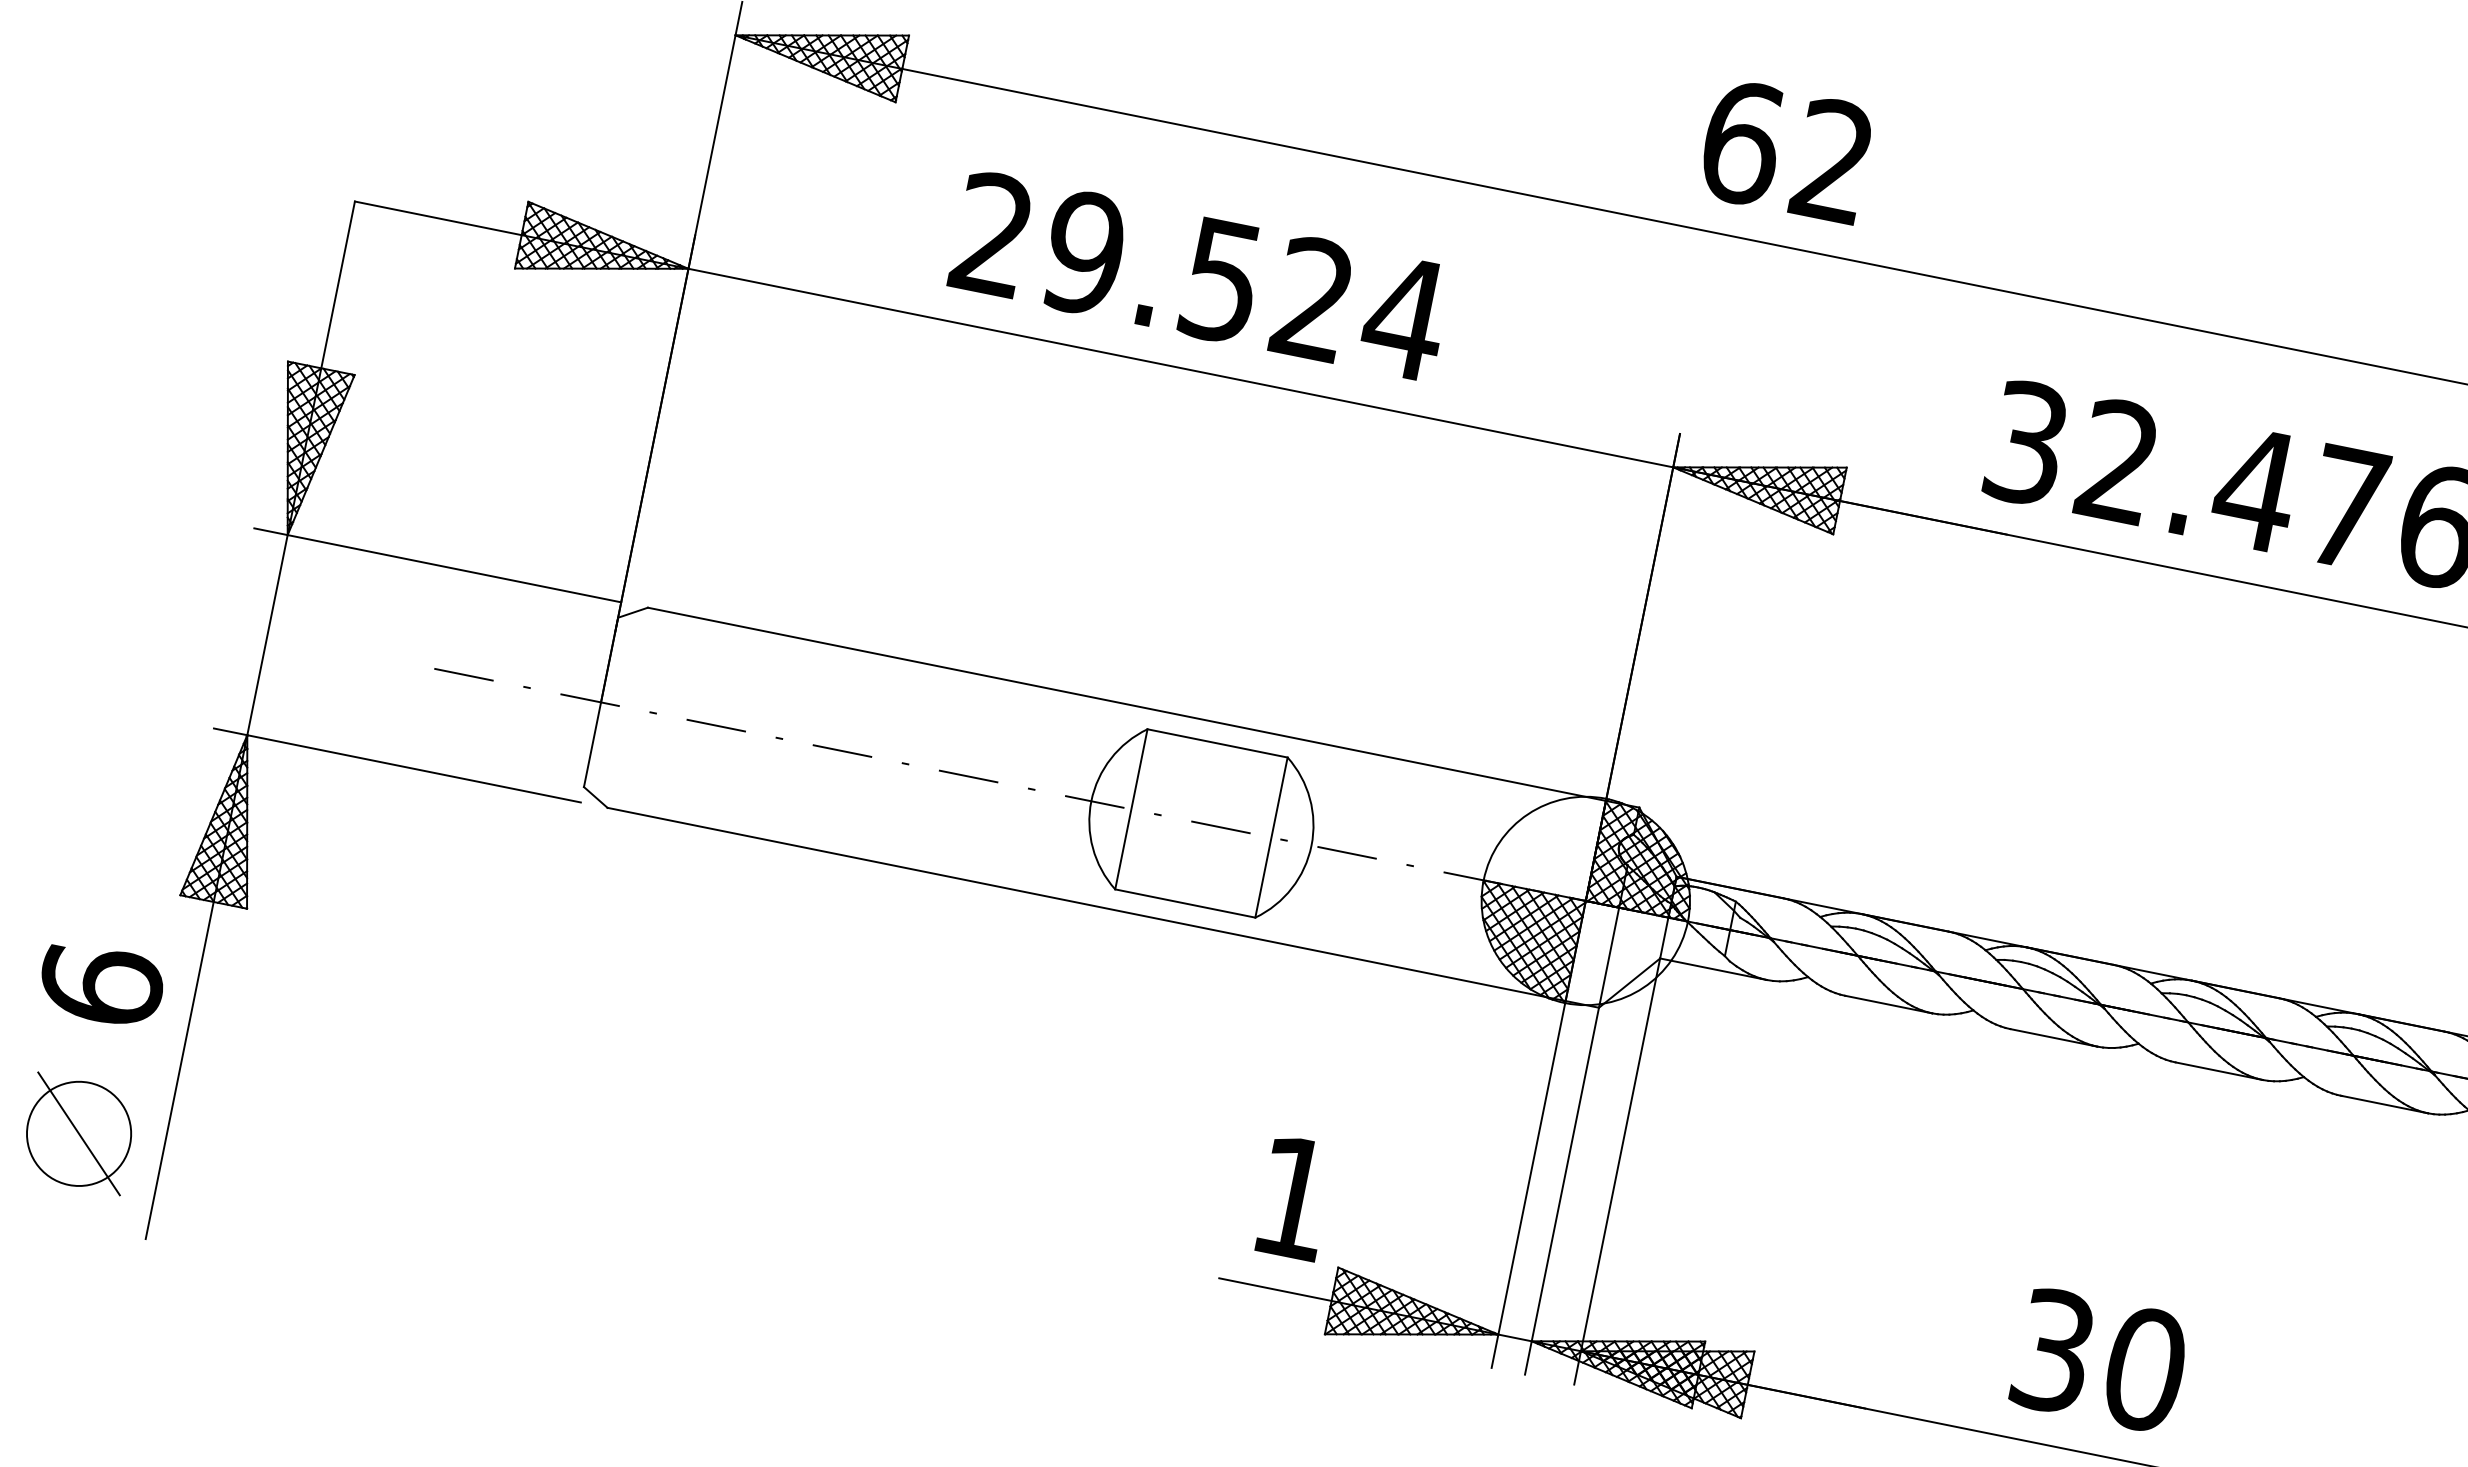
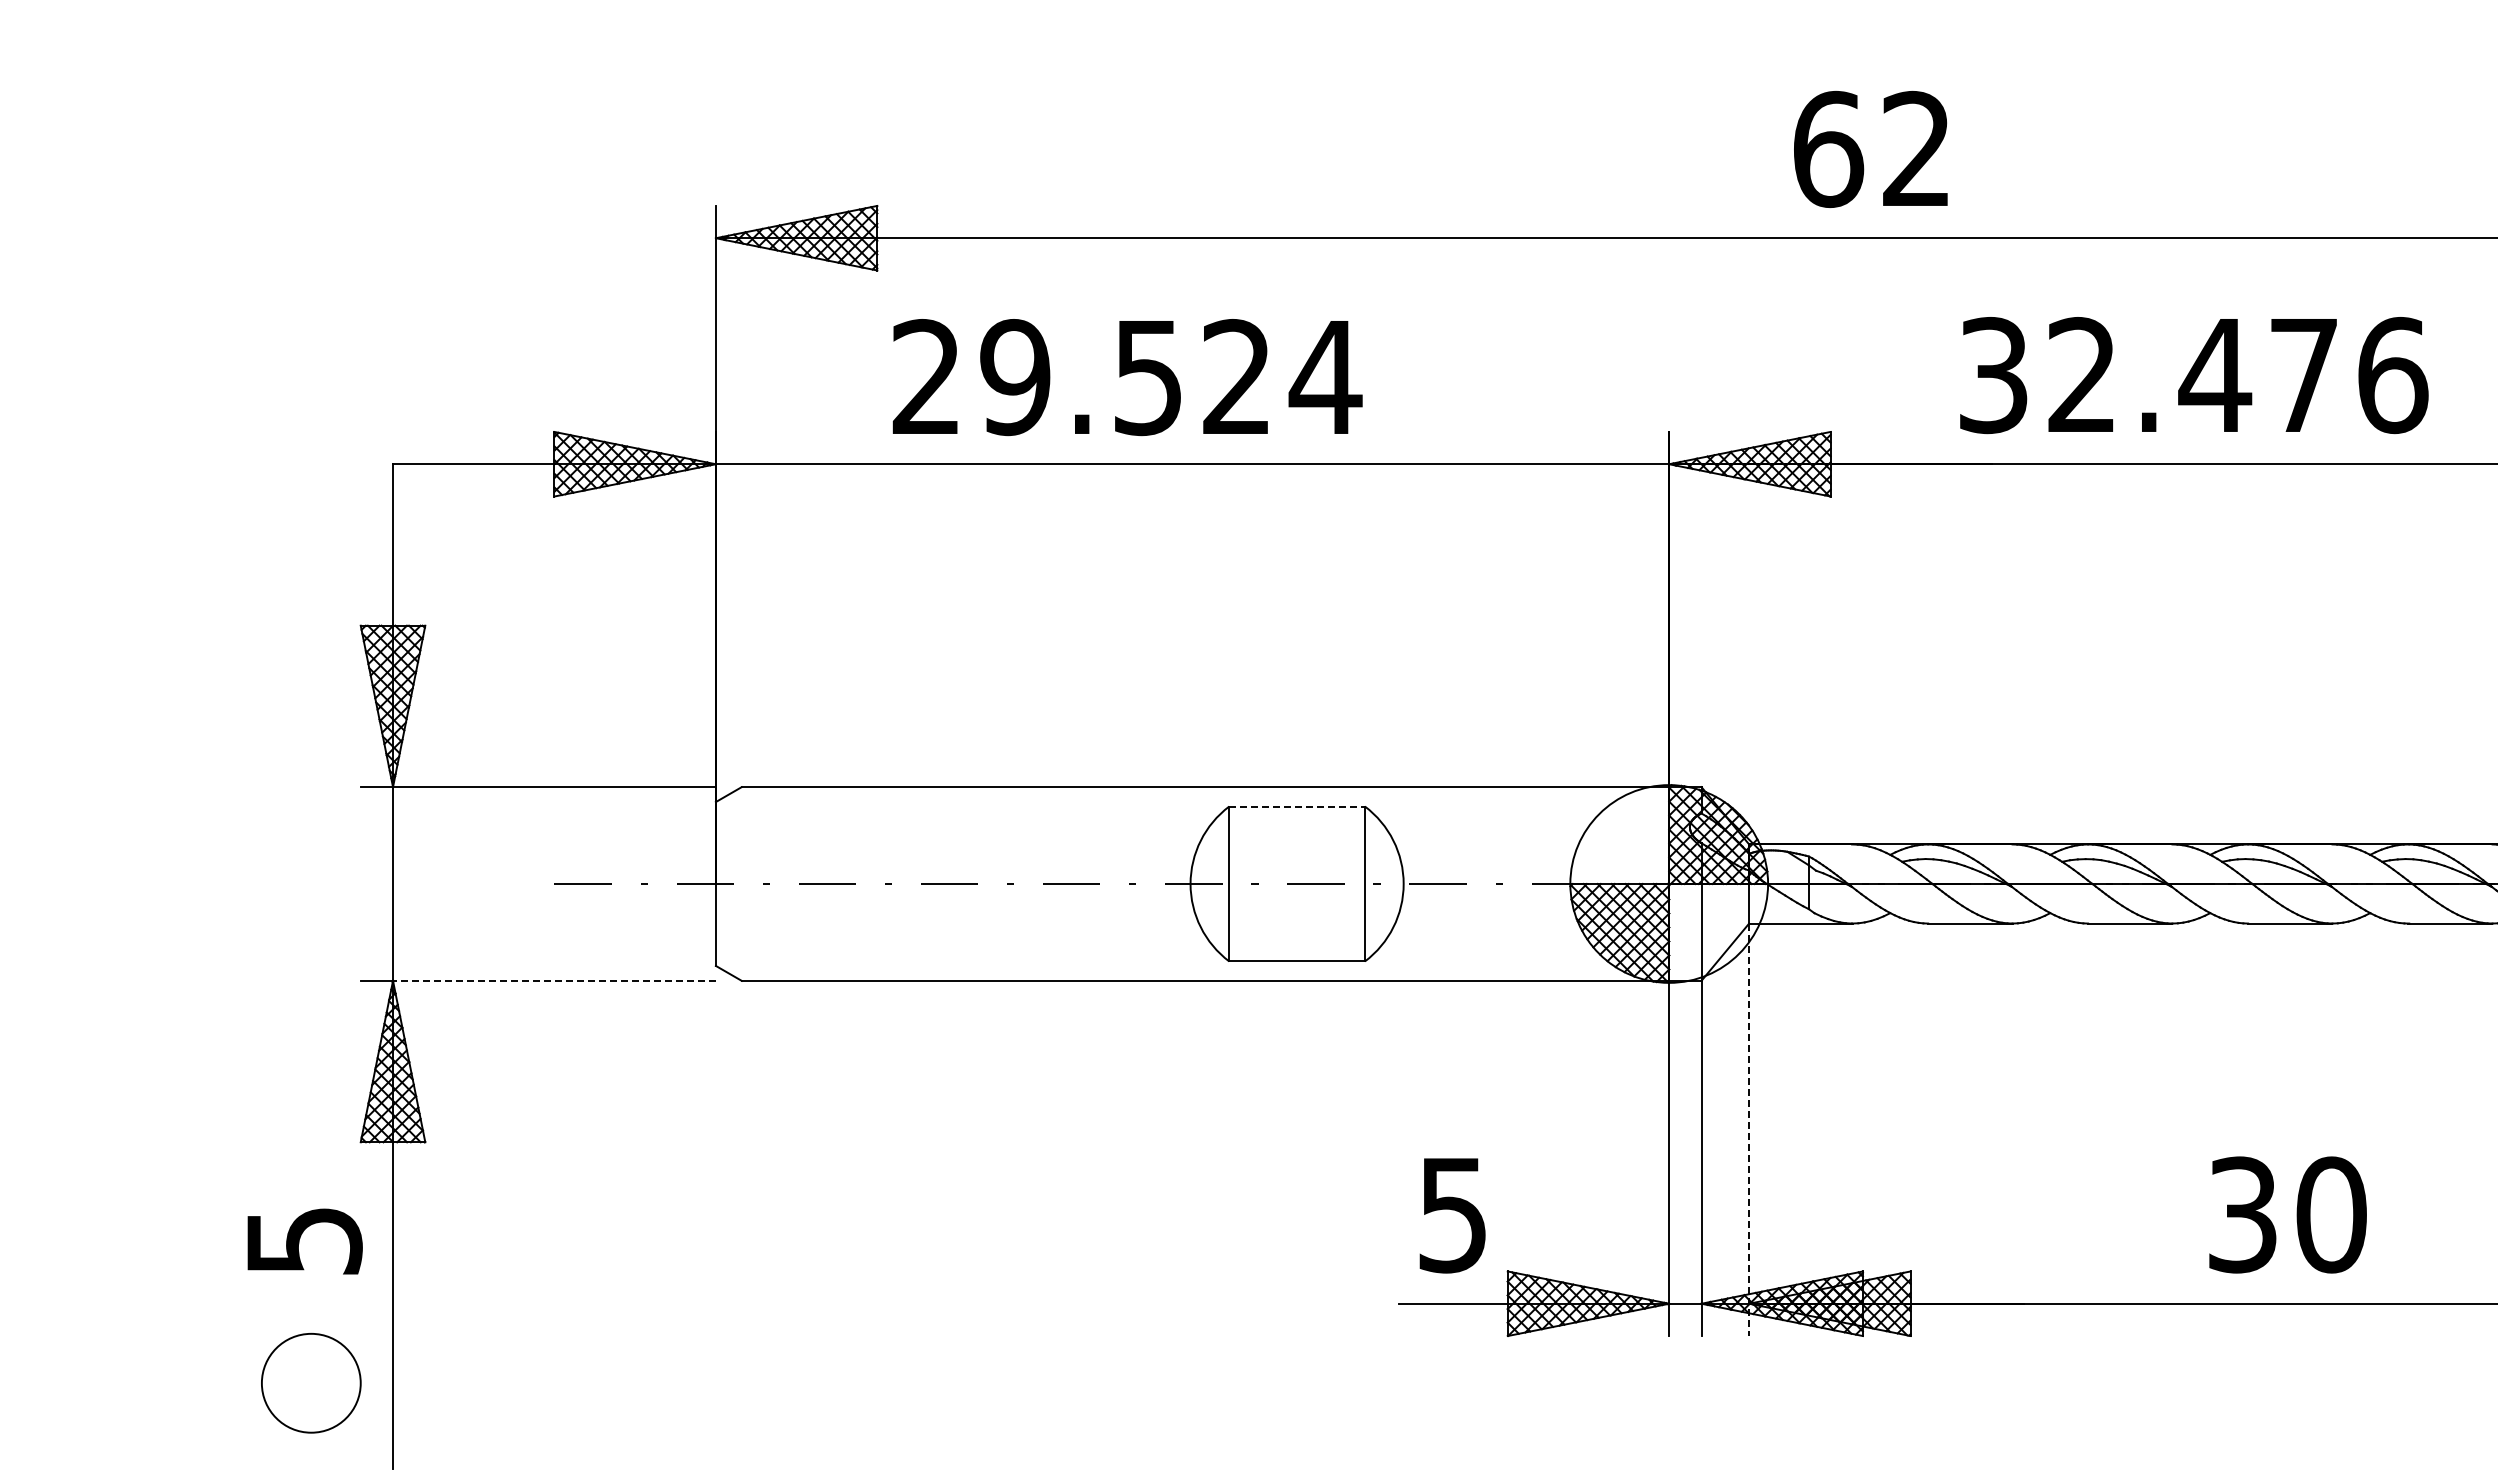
text: (1785, 151) -> (1870, 149), moved
text: (1200, 276) -> (1127, 377), moved
line: (1217, 743) -> (1297, 806), solid -> dashed
line: (413, 768) -> (553, 980), solid -> dashed
text: (100, 984) -> (303, 1240), 6 -> 5
line: (78, 1132) -> (310, 1382), removed
line: (1617, 1172) -> (1749, 1130), solid -> dashed
text: (1292, 1198) -> (1452, 1215), 1 -> 5
text: (2099, 1359) -> (2287, 1214), moved

